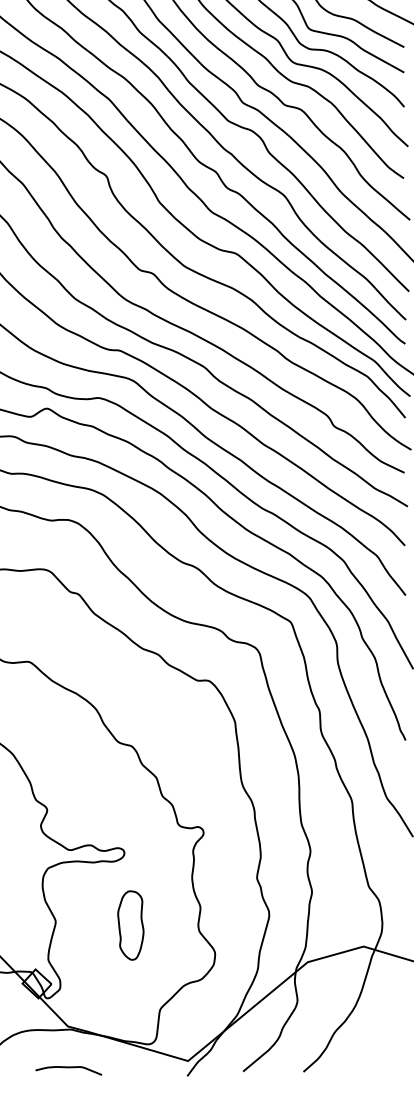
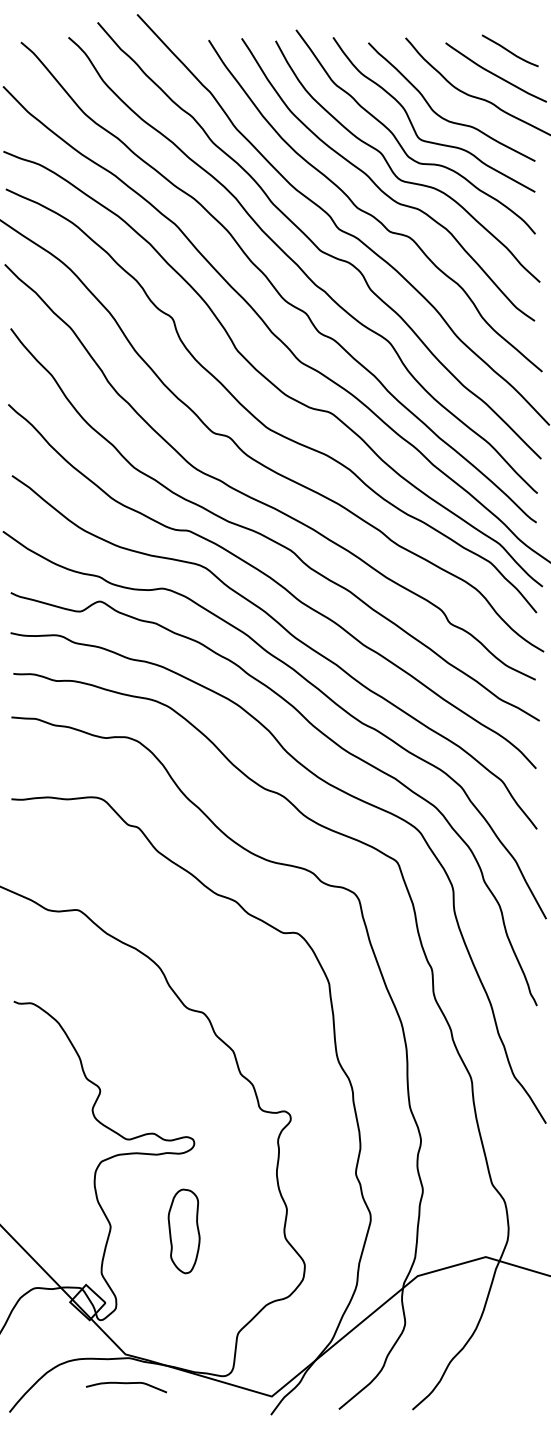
part: (130, 925) -> (183, 1231), moved
curve: (68, 1068) -> (126, 1384), moved

